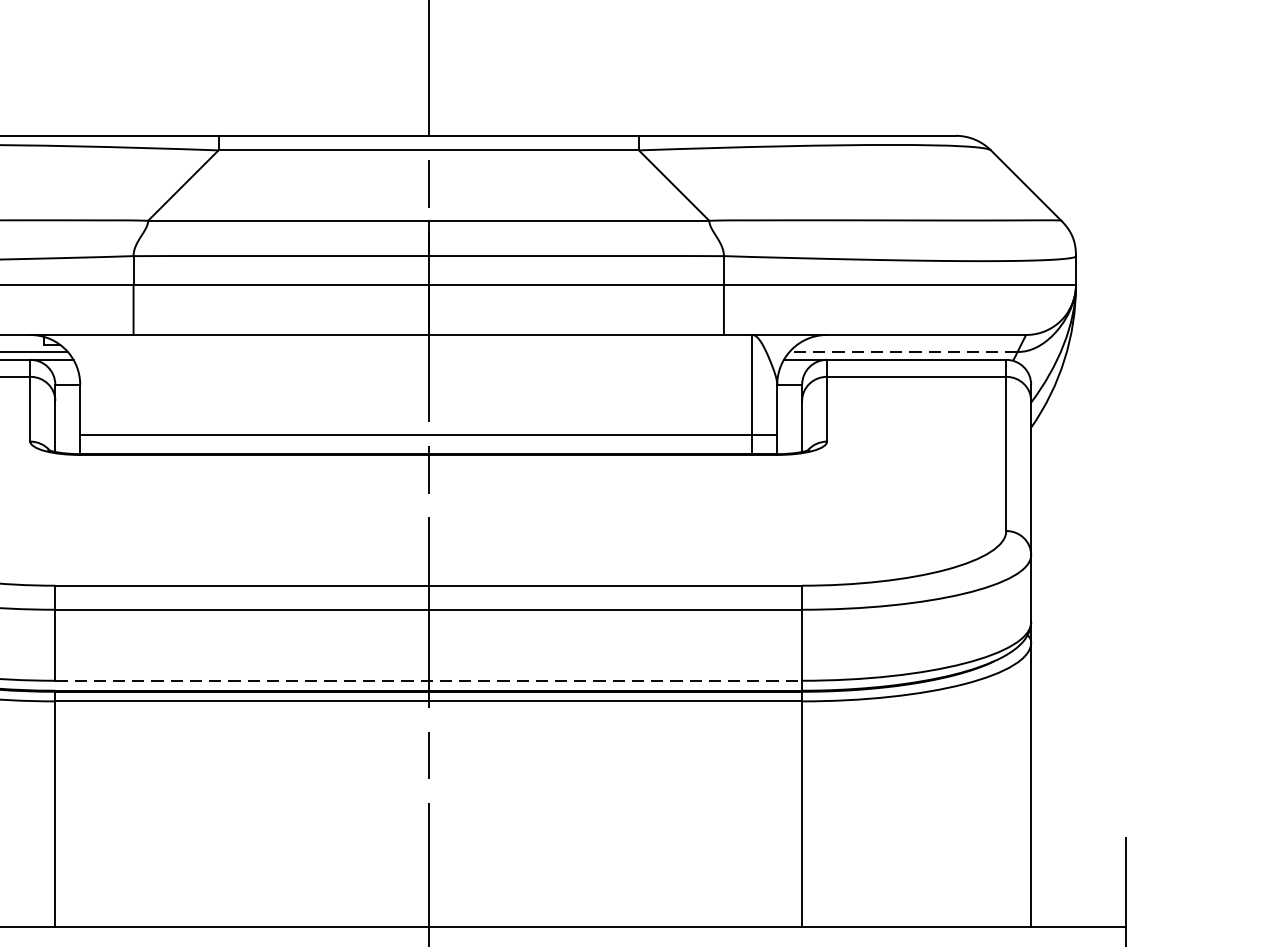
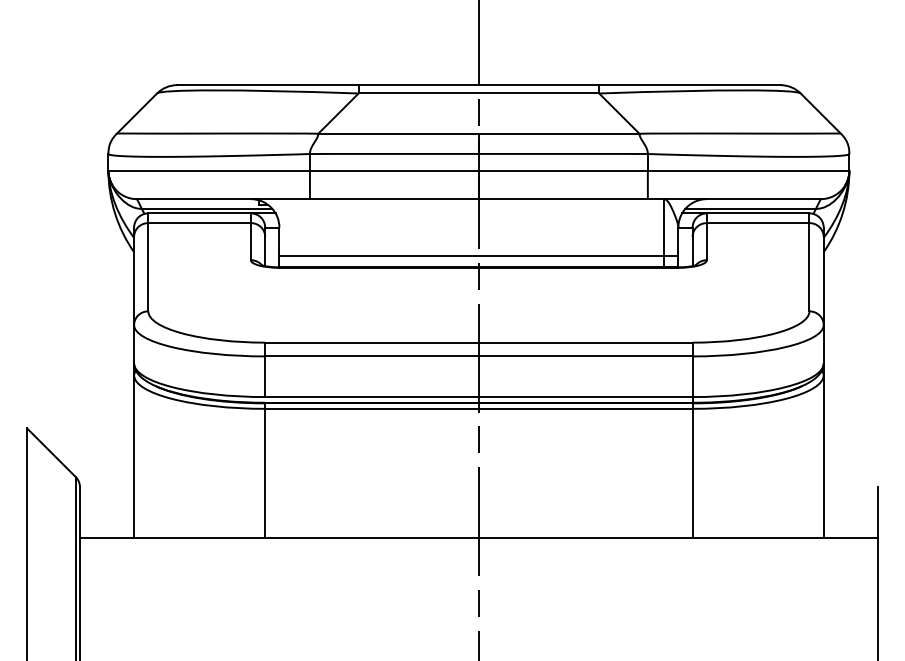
line: (903, 351) -> (750, 208), dashed -> solid
line: (428, 681) -> (478, 397), dashed -> solid

